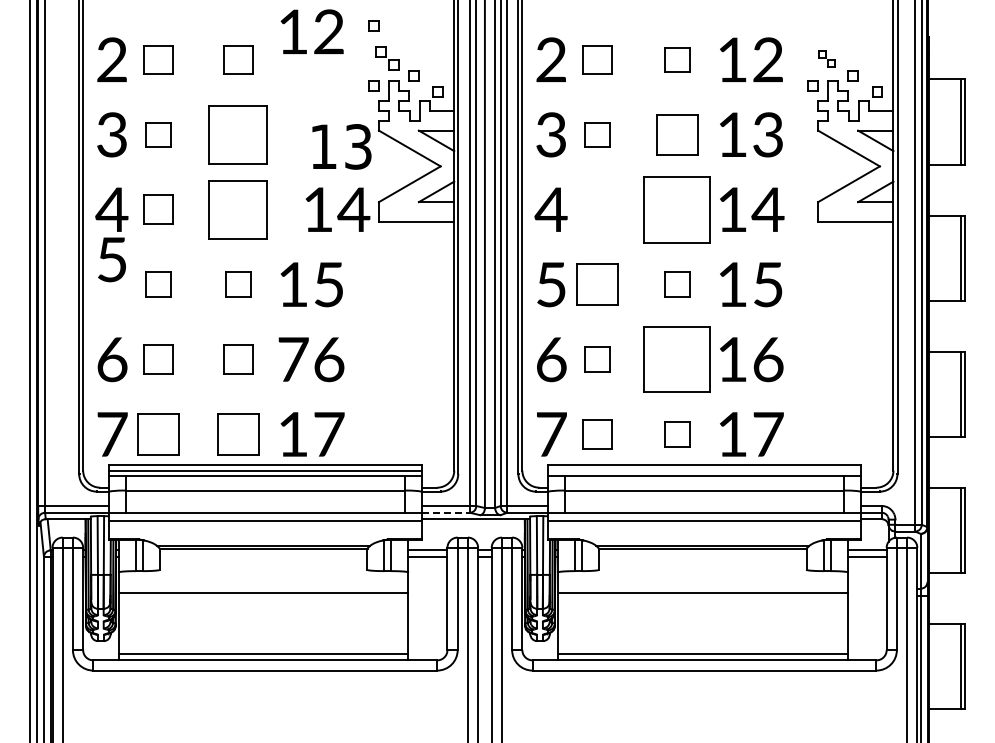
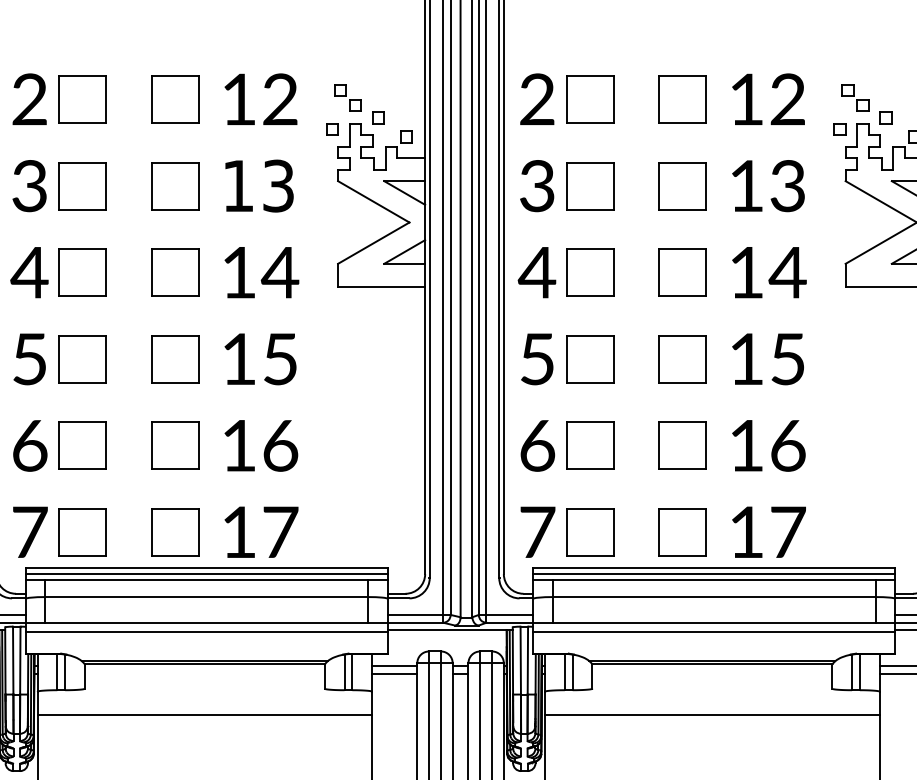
part: (373, 25) -> (331, 59), removed
text: (311, 31) -> (260, 98), moved
part: (826, 58) -> (855, 97), size x1.43
part: (158, 59) -> (83, 98), size x1.43
part: (238, 59) -> (175, 98), size x1.43
part: (597, 59) -> (590, 98), size x1.43
part: (677, 59) -> (683, 98), size x1.67
part: (158, 134) -> (83, 185), size x1.67
part: (238, 134) -> (175, 185), size x0.71
part: (597, 134) -> (590, 185), size x1.67
text: (341, 146) -> (259, 185), moved
part: (158, 209) -> (83, 272), size x1.43
part: (238, 209) -> (175, 272), size x0.71
text: (337, 209) -> (261, 272), moved
part: (597, 209) -> (590, 272), added
part: (677, 209) -> (683, 272), size x0.62
text: (111, 259) -> (29, 358), moved
part: (158, 284) -> (83, 358), size x1.67
part: (238, 284) -> (175, 358), size x1.67
part: (677, 284) -> (683, 358), size x1.67
part: (158, 359) -> (83, 445), size x1.43
part: (238, 359) -> (175, 445), size x1.43
text: (293, 359) -> (239, 445), 76 -> 16
part: (597, 359) -> (590, 445), size x1.67
part: (677, 359) -> (683, 445), size x0.62
part: (597, 434) -> (590, 532), size x1.43
part: (677, 434) -> (683, 532), size x1.67
line: (704, 470) -> (714, 573), added
line: (446, 512) -> (416, 622), dashed -> solid

